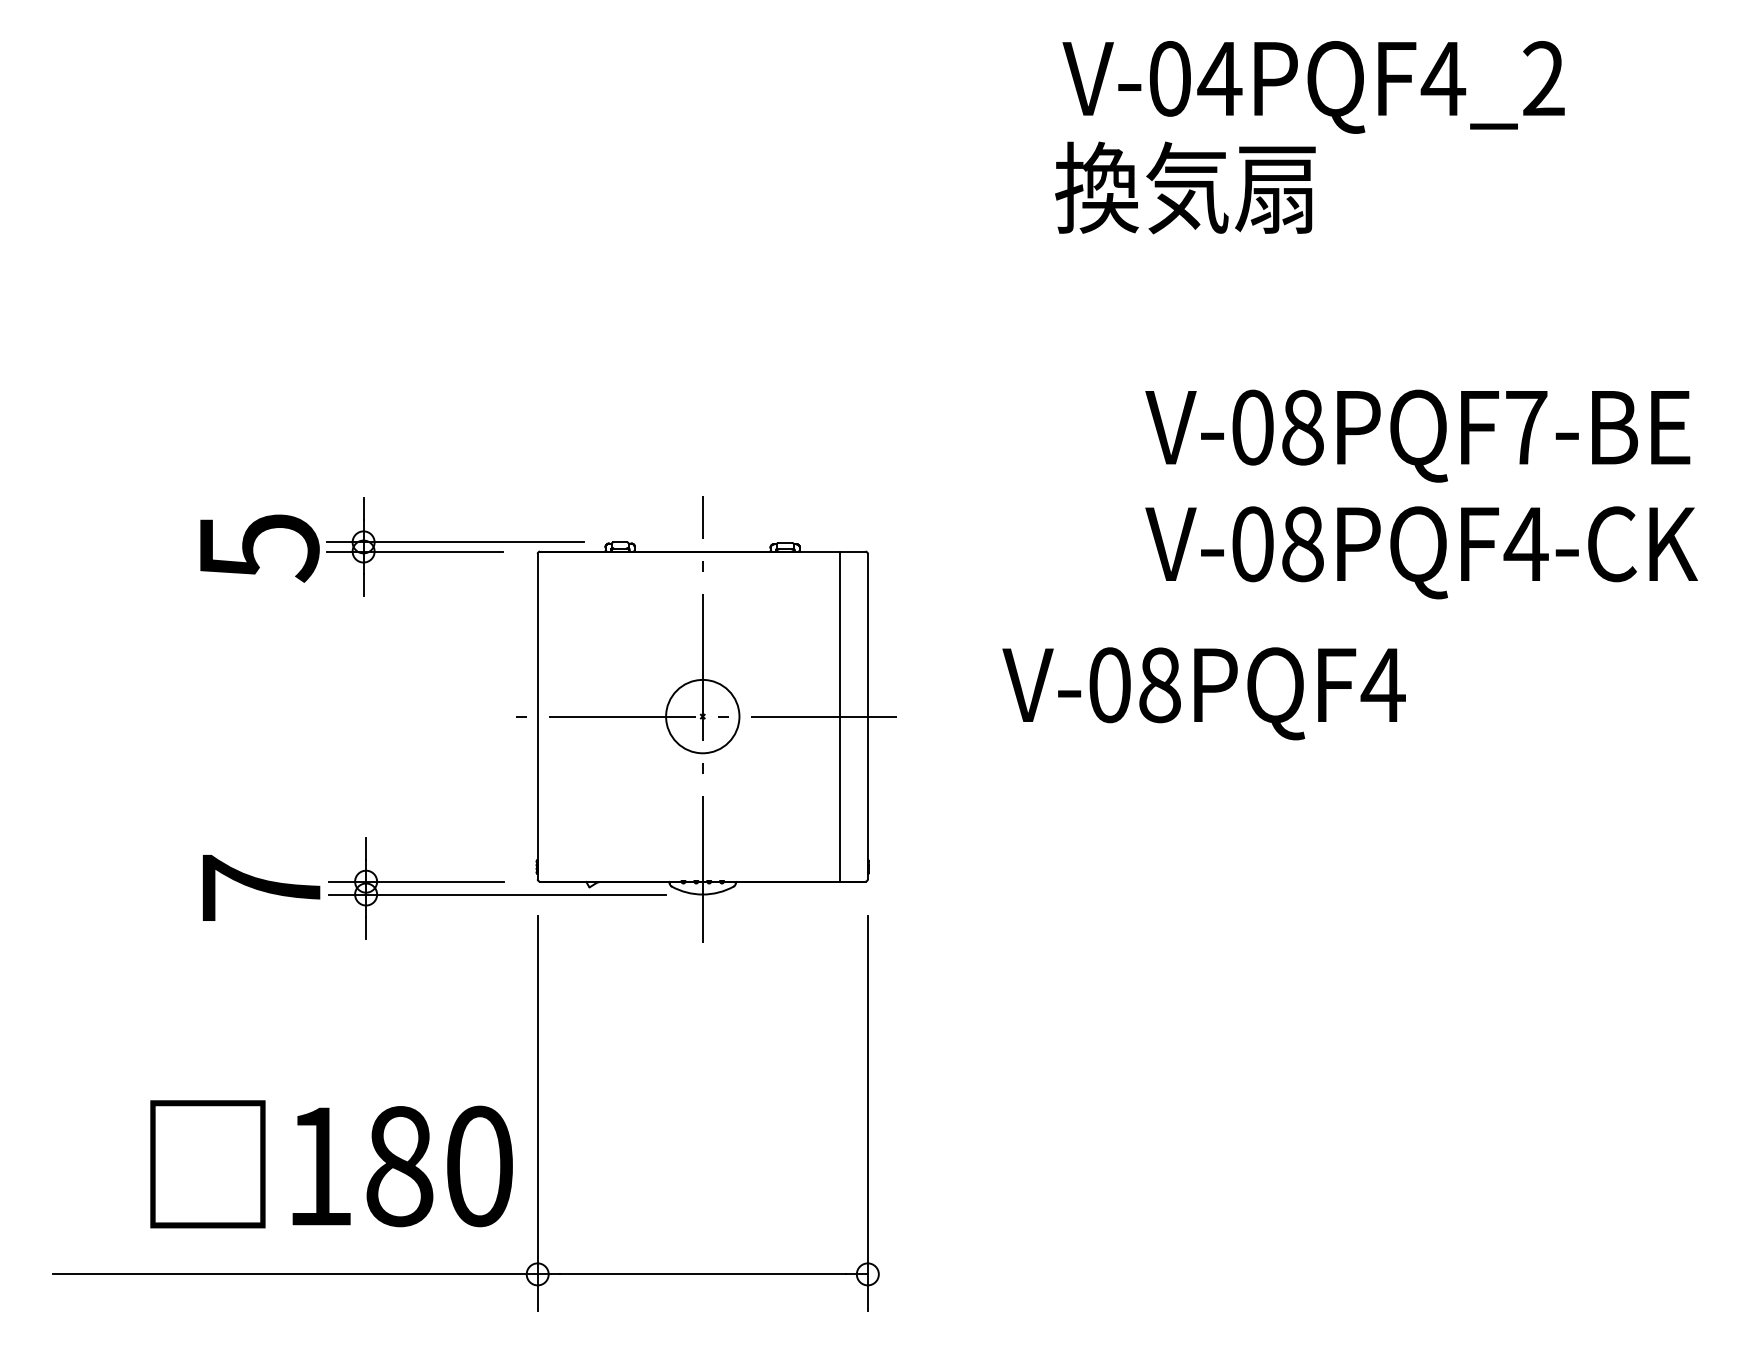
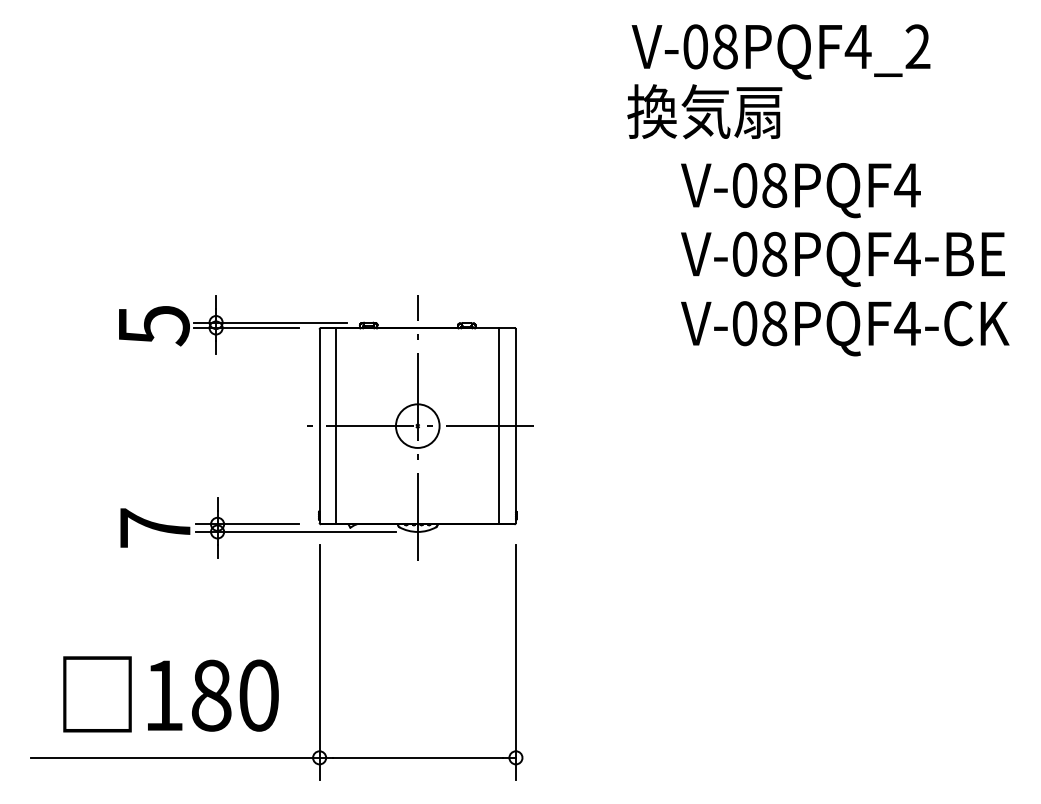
text: (1218, 78) -> (724, 46), V-04PQF4_2 -> V-08PQF4_2
text: (1526, 427) -> (907, 254), V-08PQF7-BE -> V-08PQF4-BE
text: (1203, 693) -> (800, 190), moved
line: (566, 715) -> (336, 425), added
text: (330, 1164) -> (170, 694), moved

